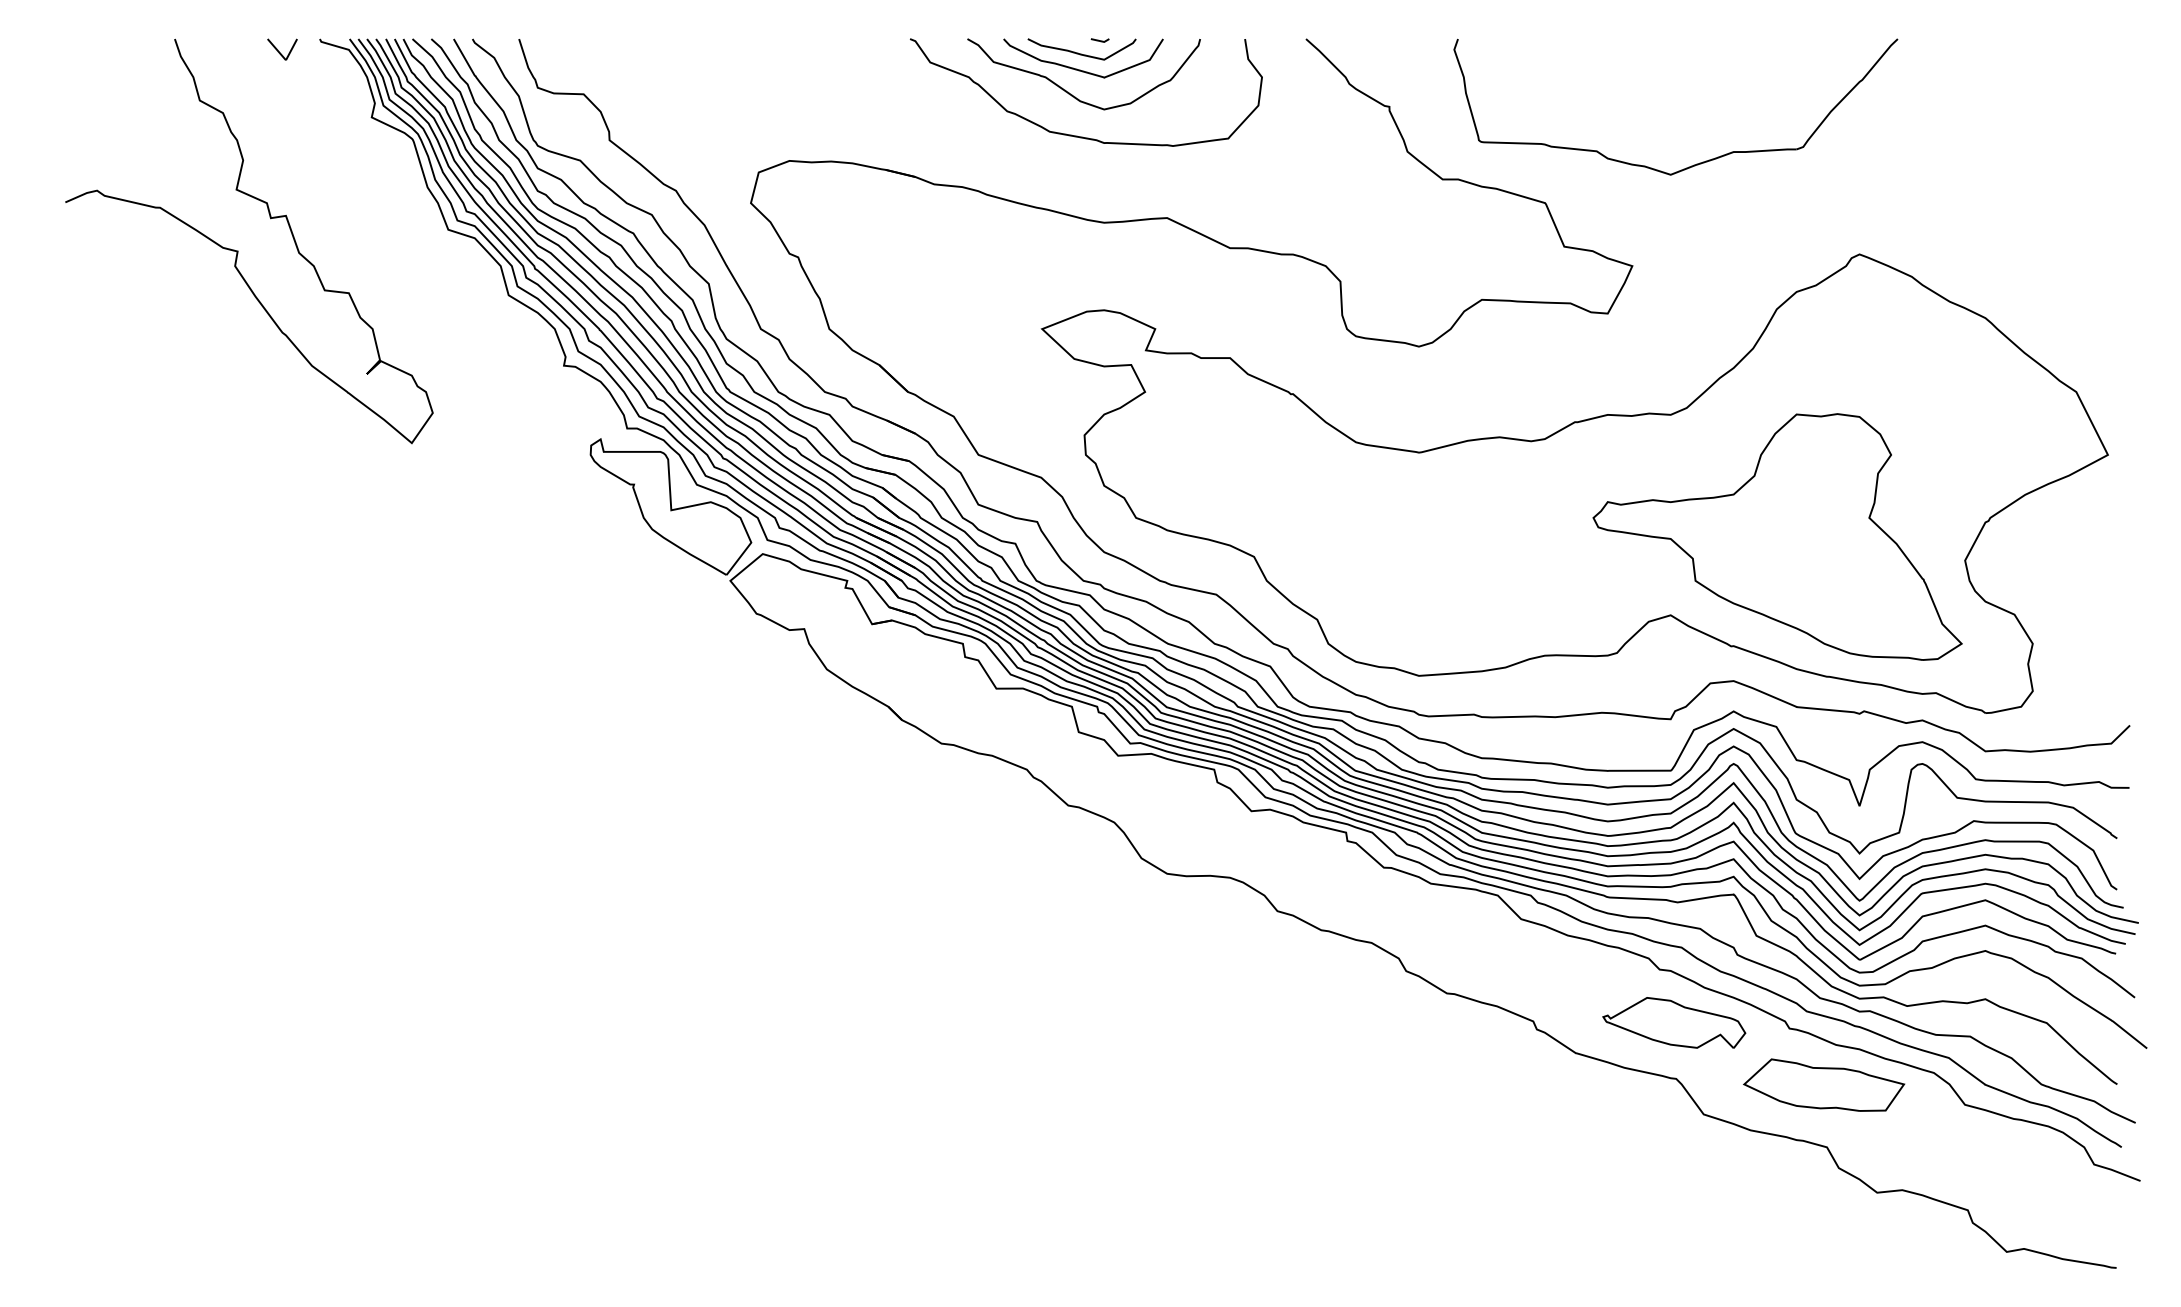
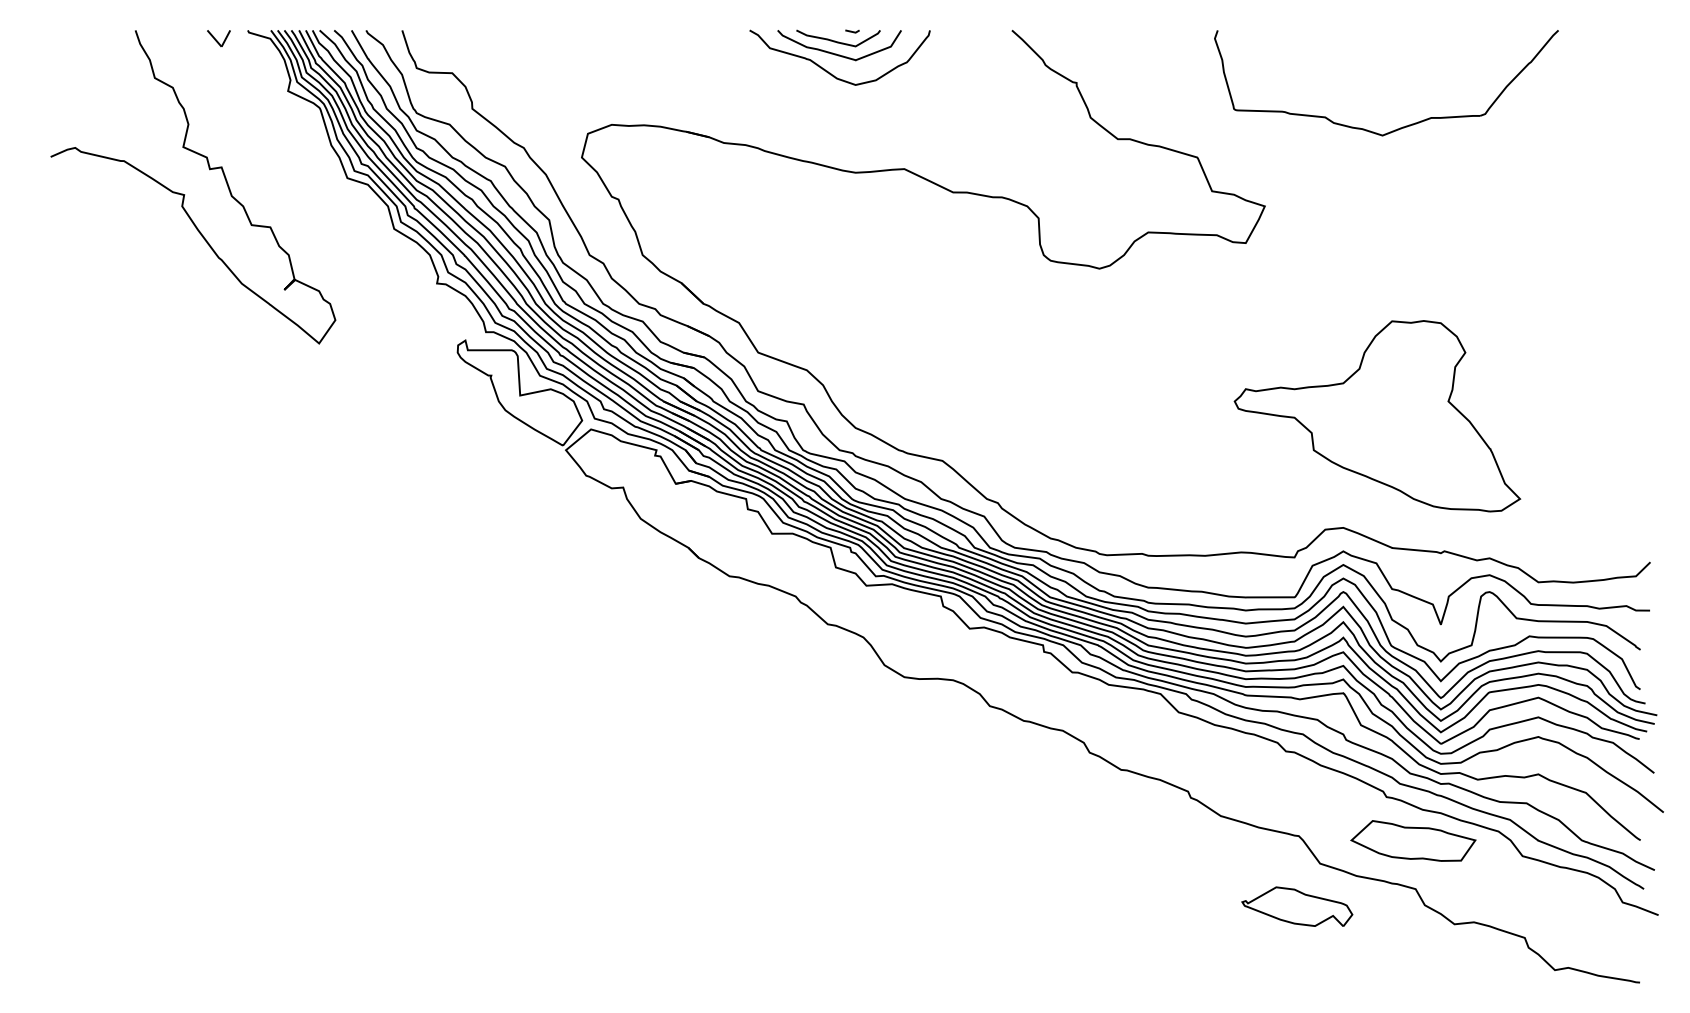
curve: (1082, 135) -> (838, 105), removed
part: (1696, 163) -> (1402, 126), moved
part: (1575, 483) -> (1220, 374), removed
part: (1674, 1022) -> (1297, 906), moved

